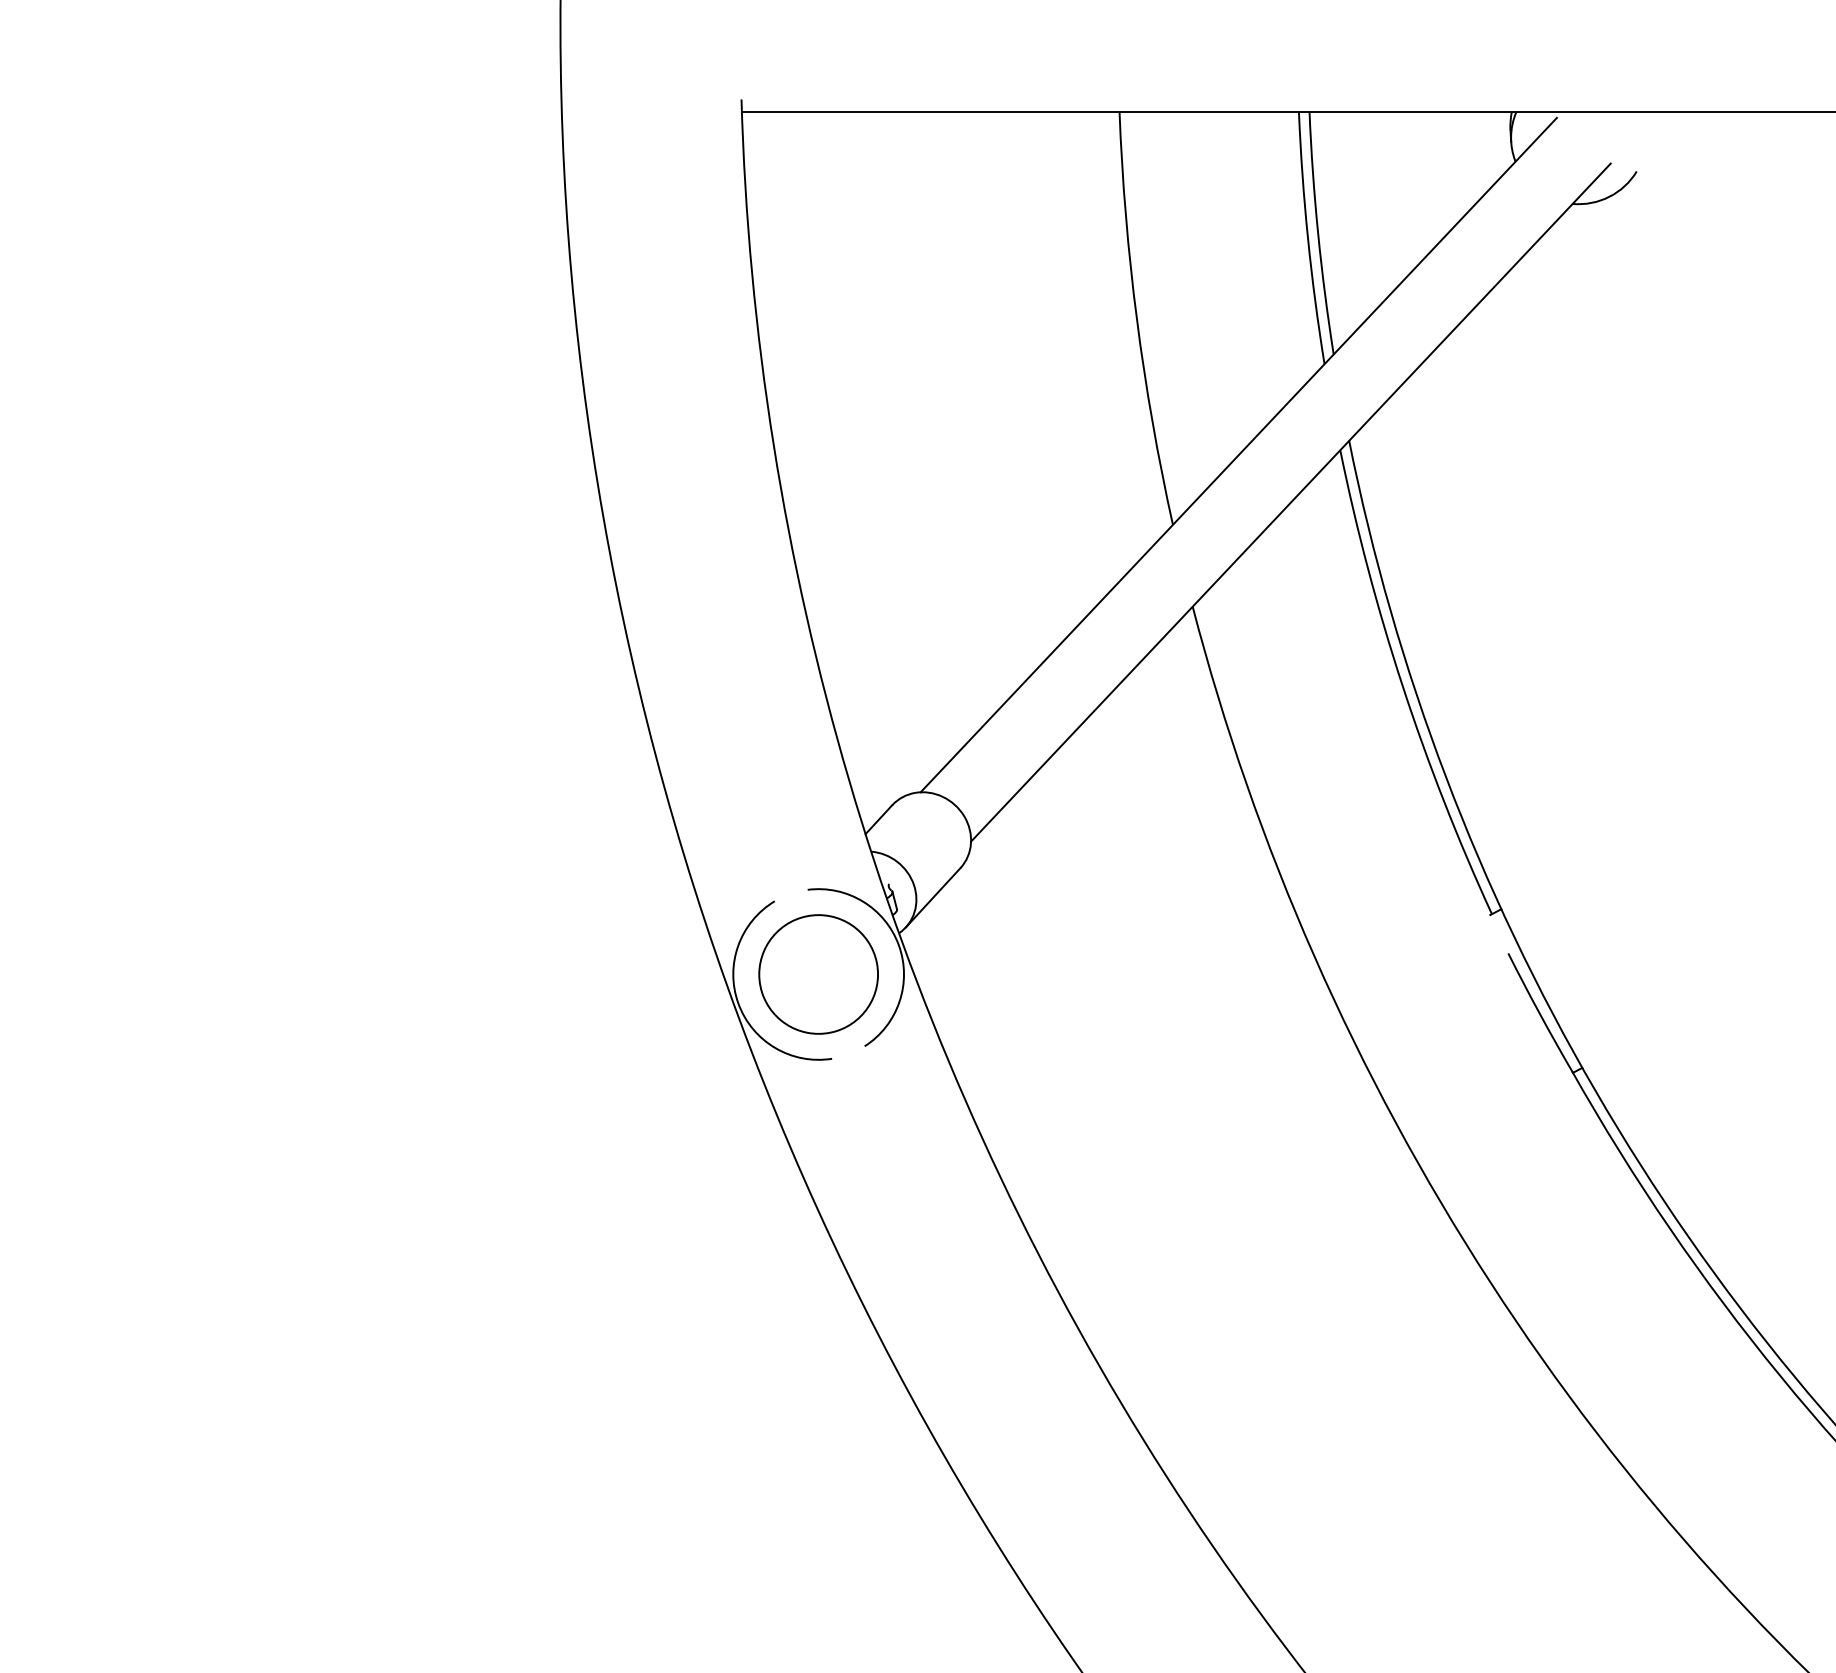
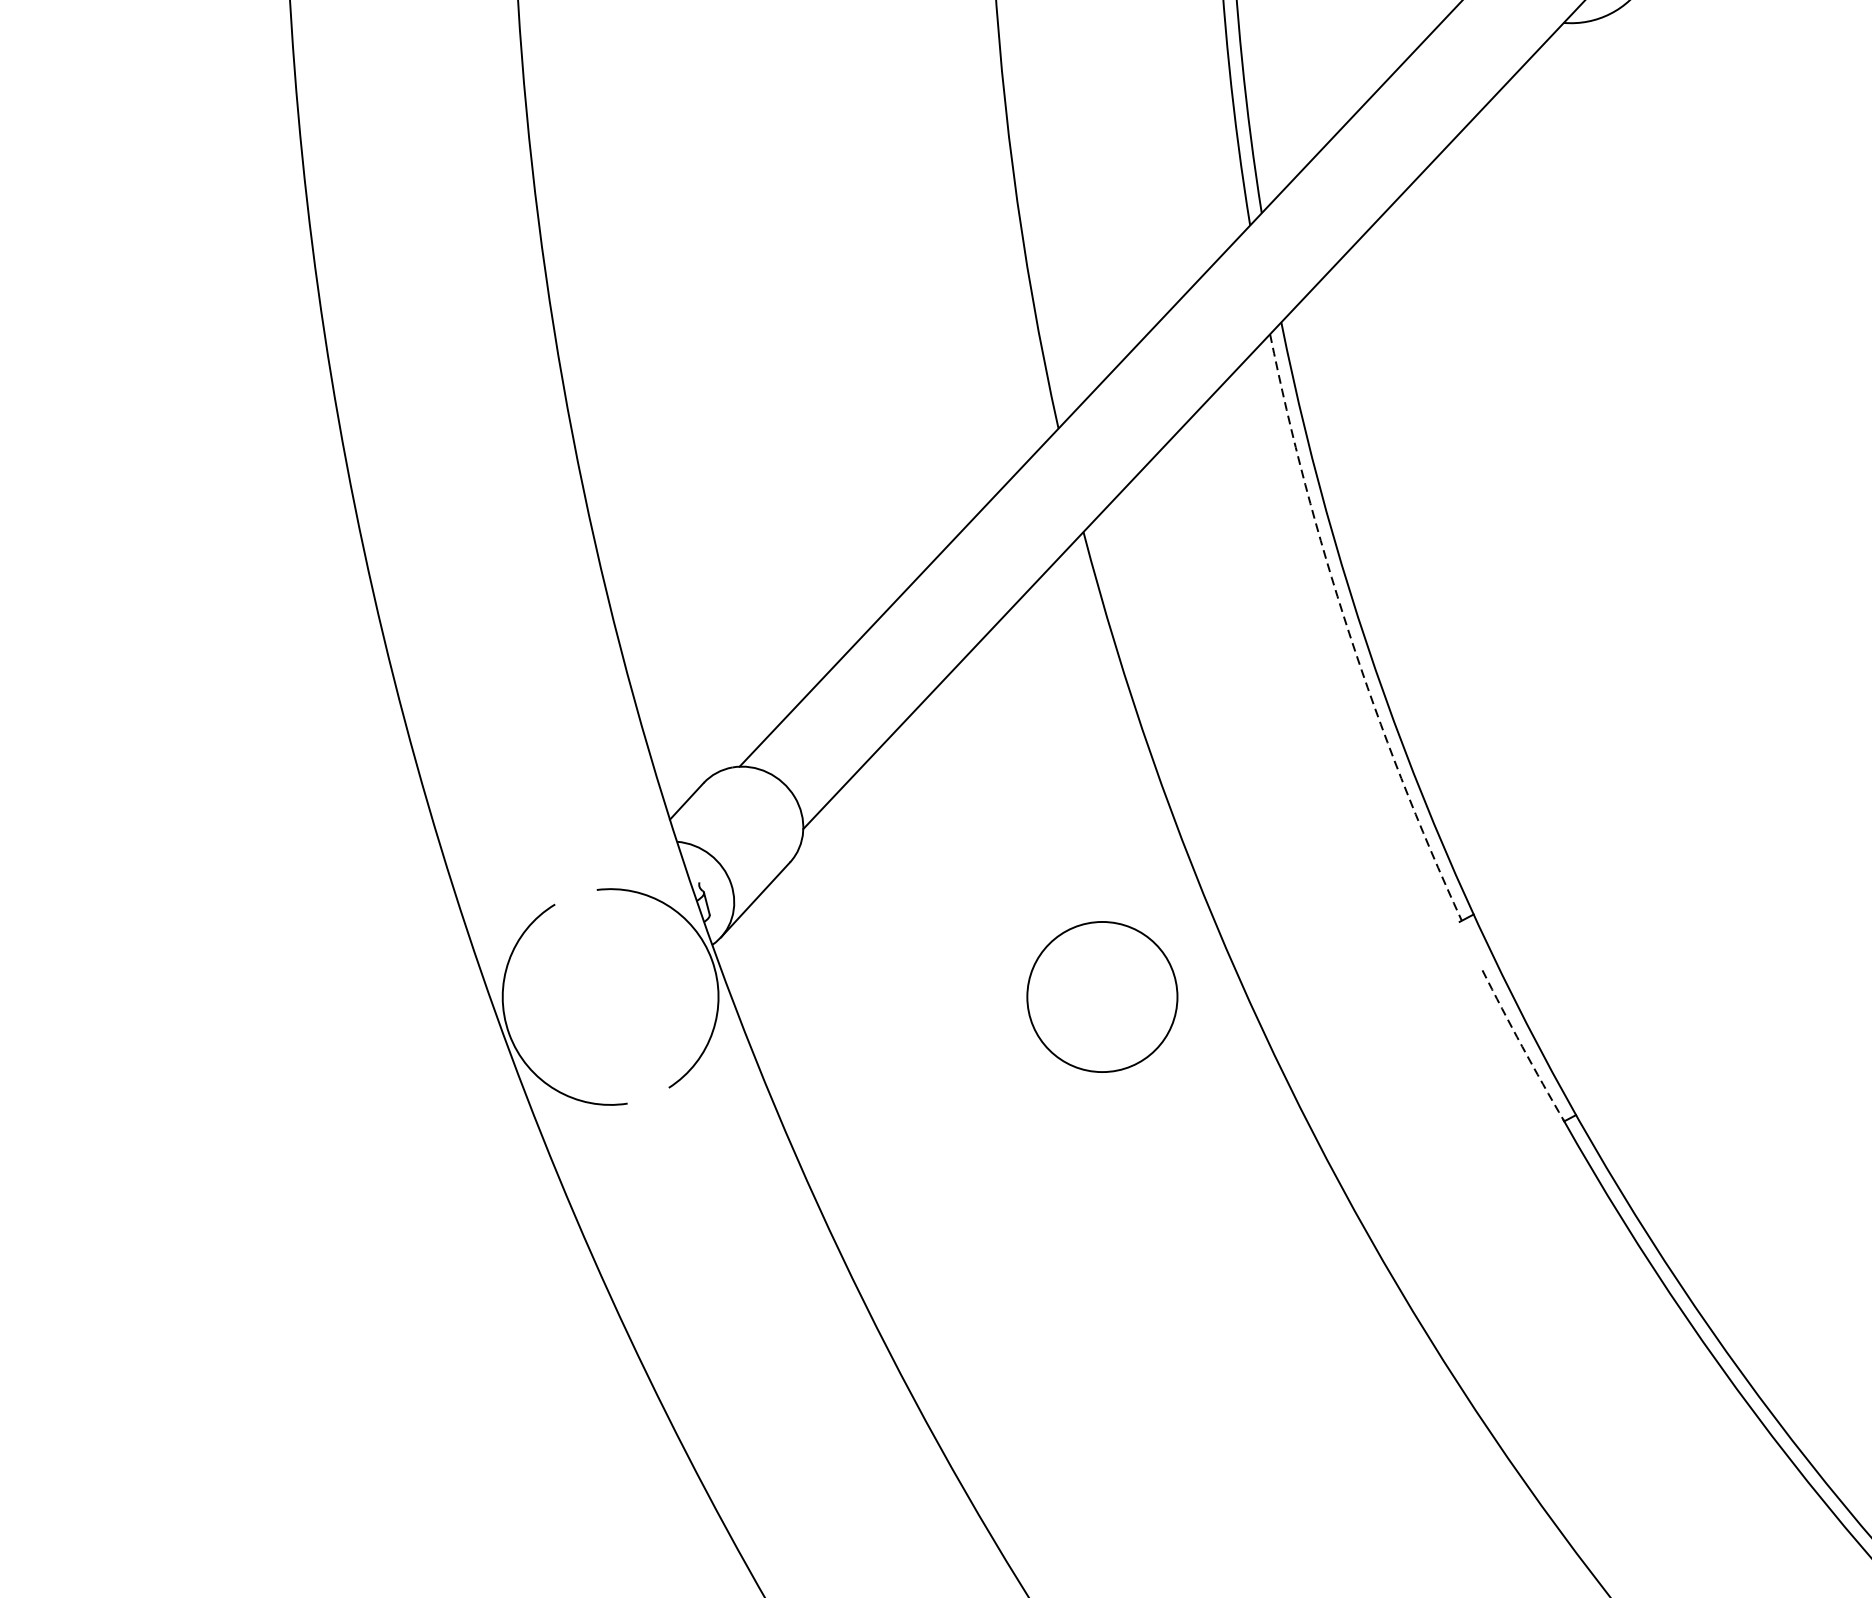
arc: (1402, 686) -> (1348, 632), solid -> dashed
circle: (818, 974) -> (1102, 997), moved
arc: (1539, 1013) -> (1521, 1046), solid -> dashed

